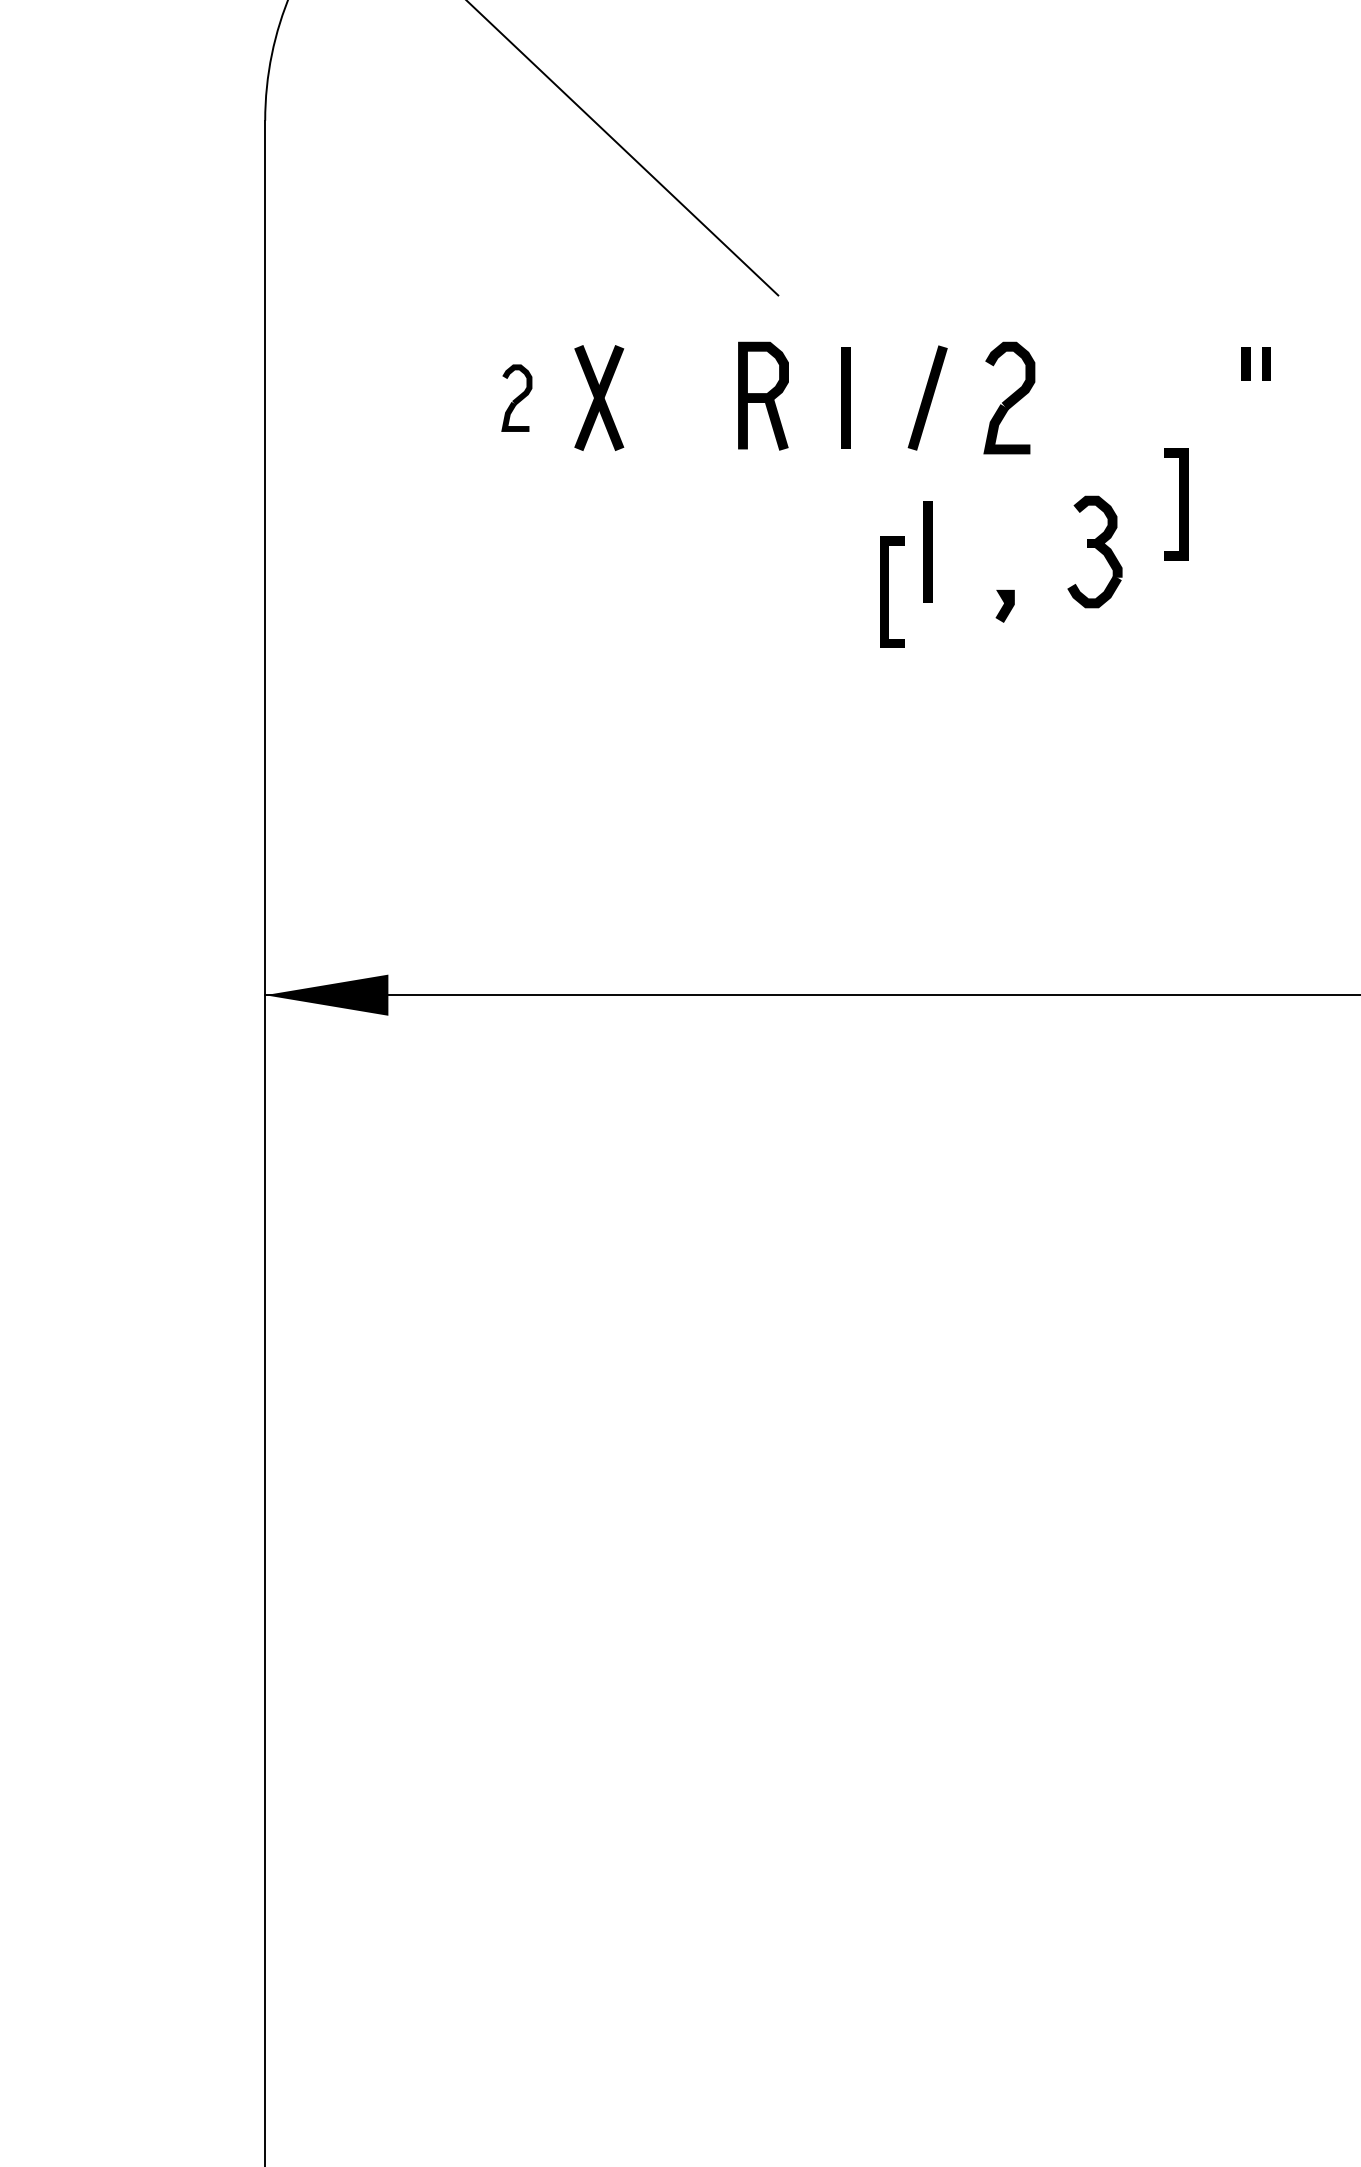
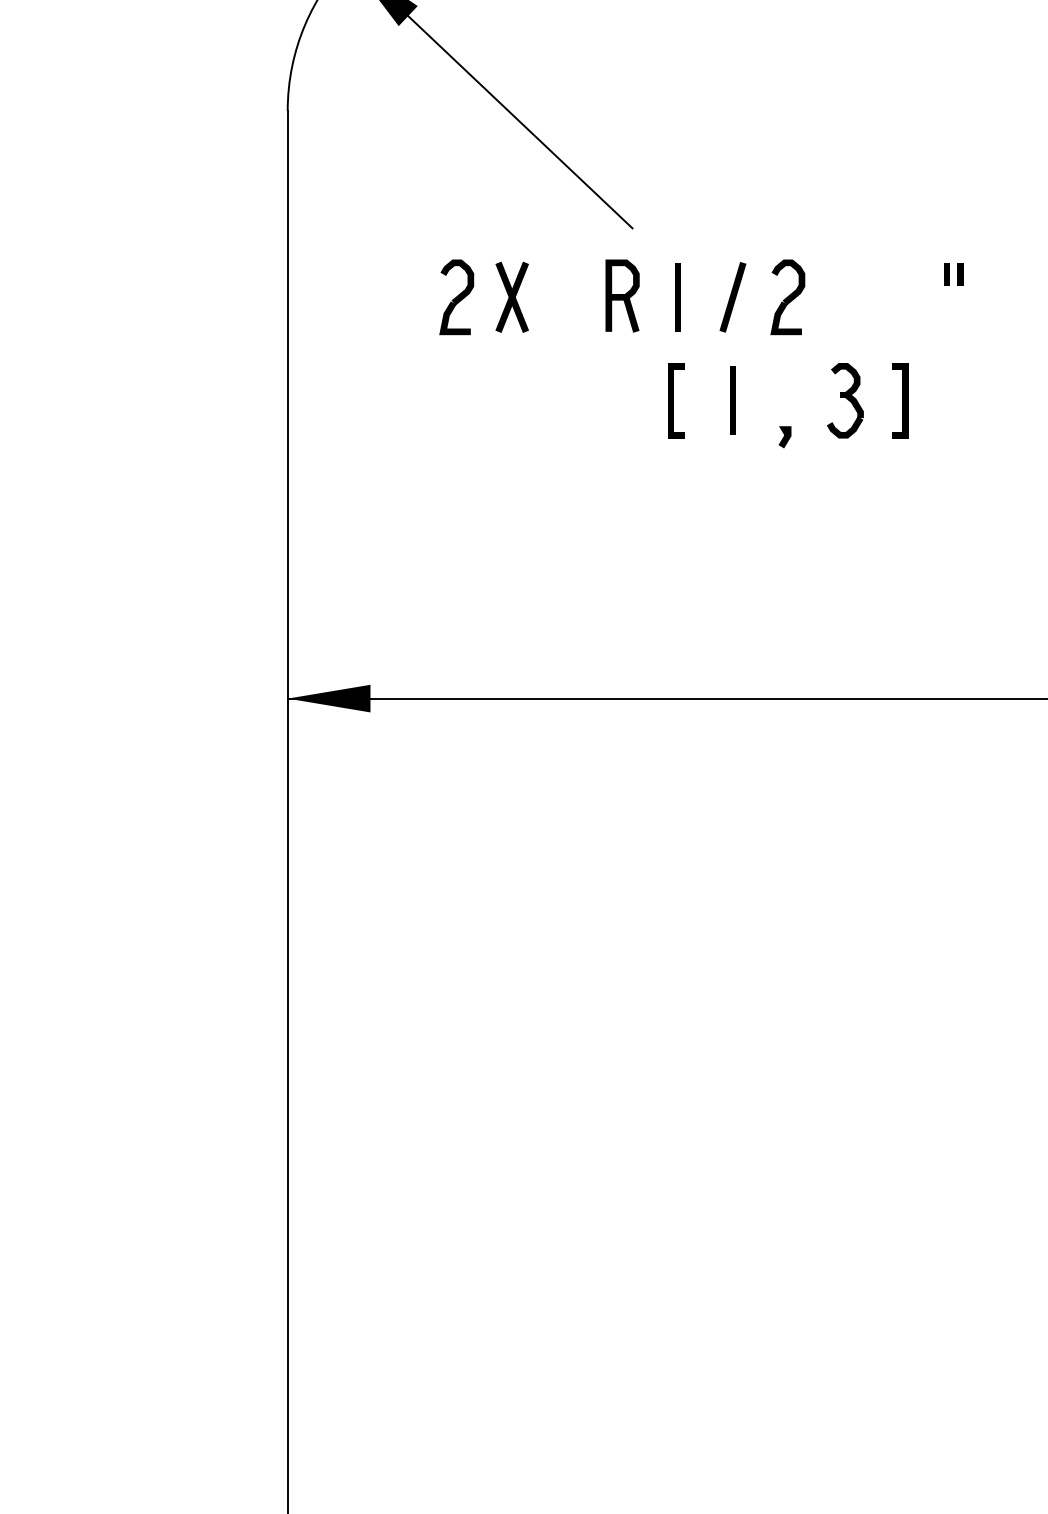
part: (516, 398) -> (456, 297), size x1.67
line: (1180, 503) -> (902, 400), moved
line: (888, 591) -> (673, 400), moved

